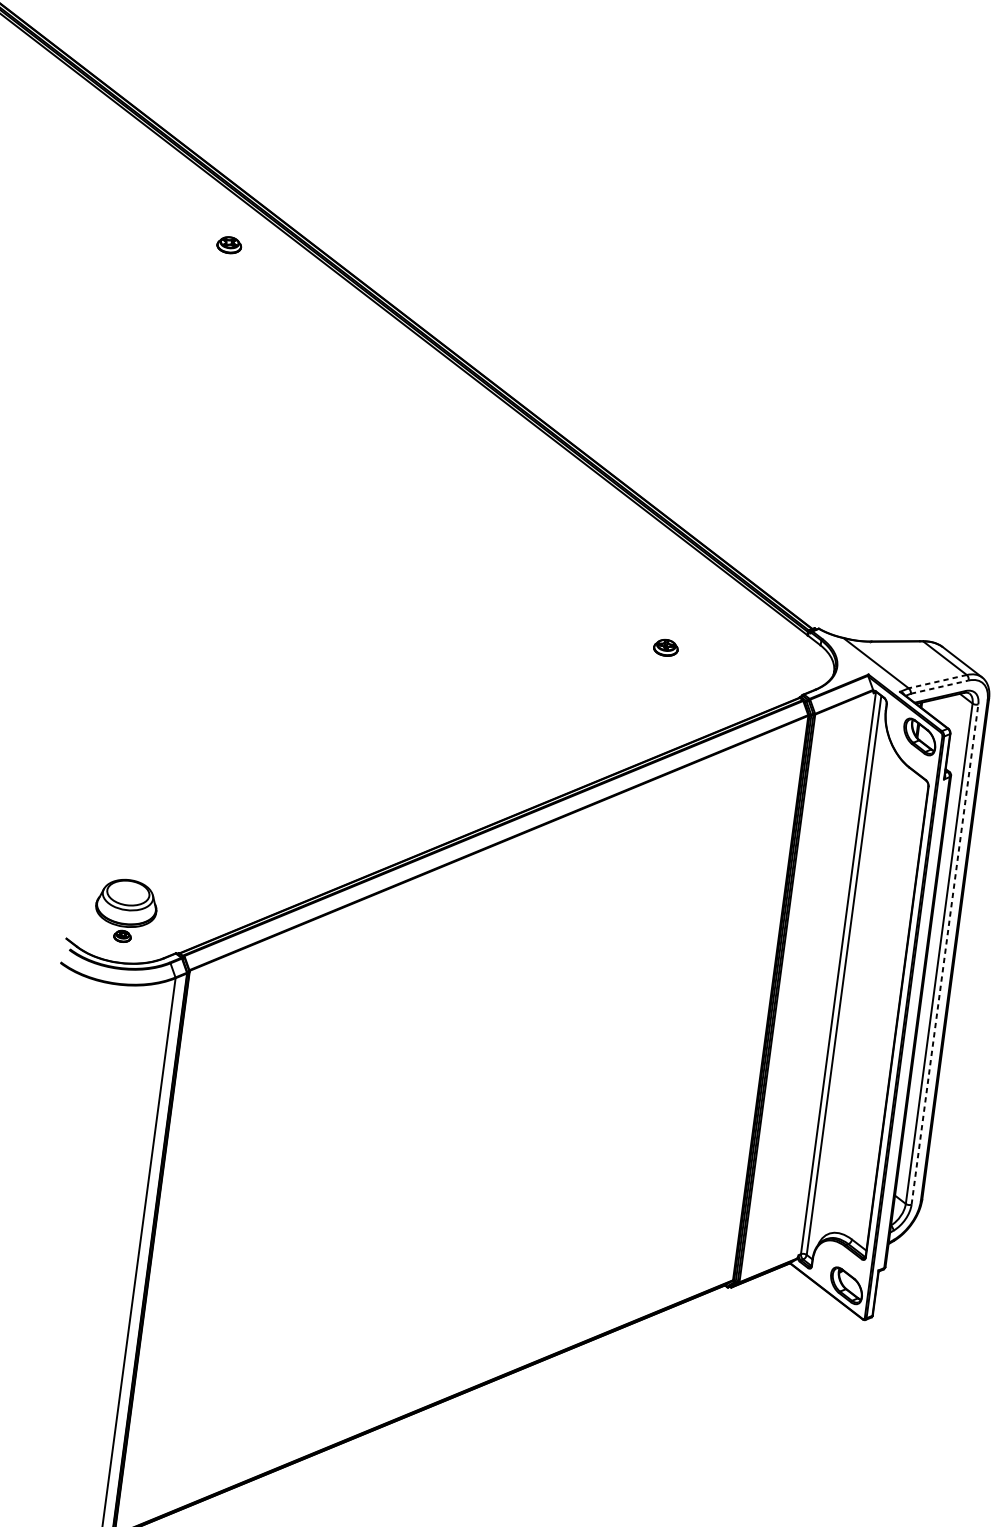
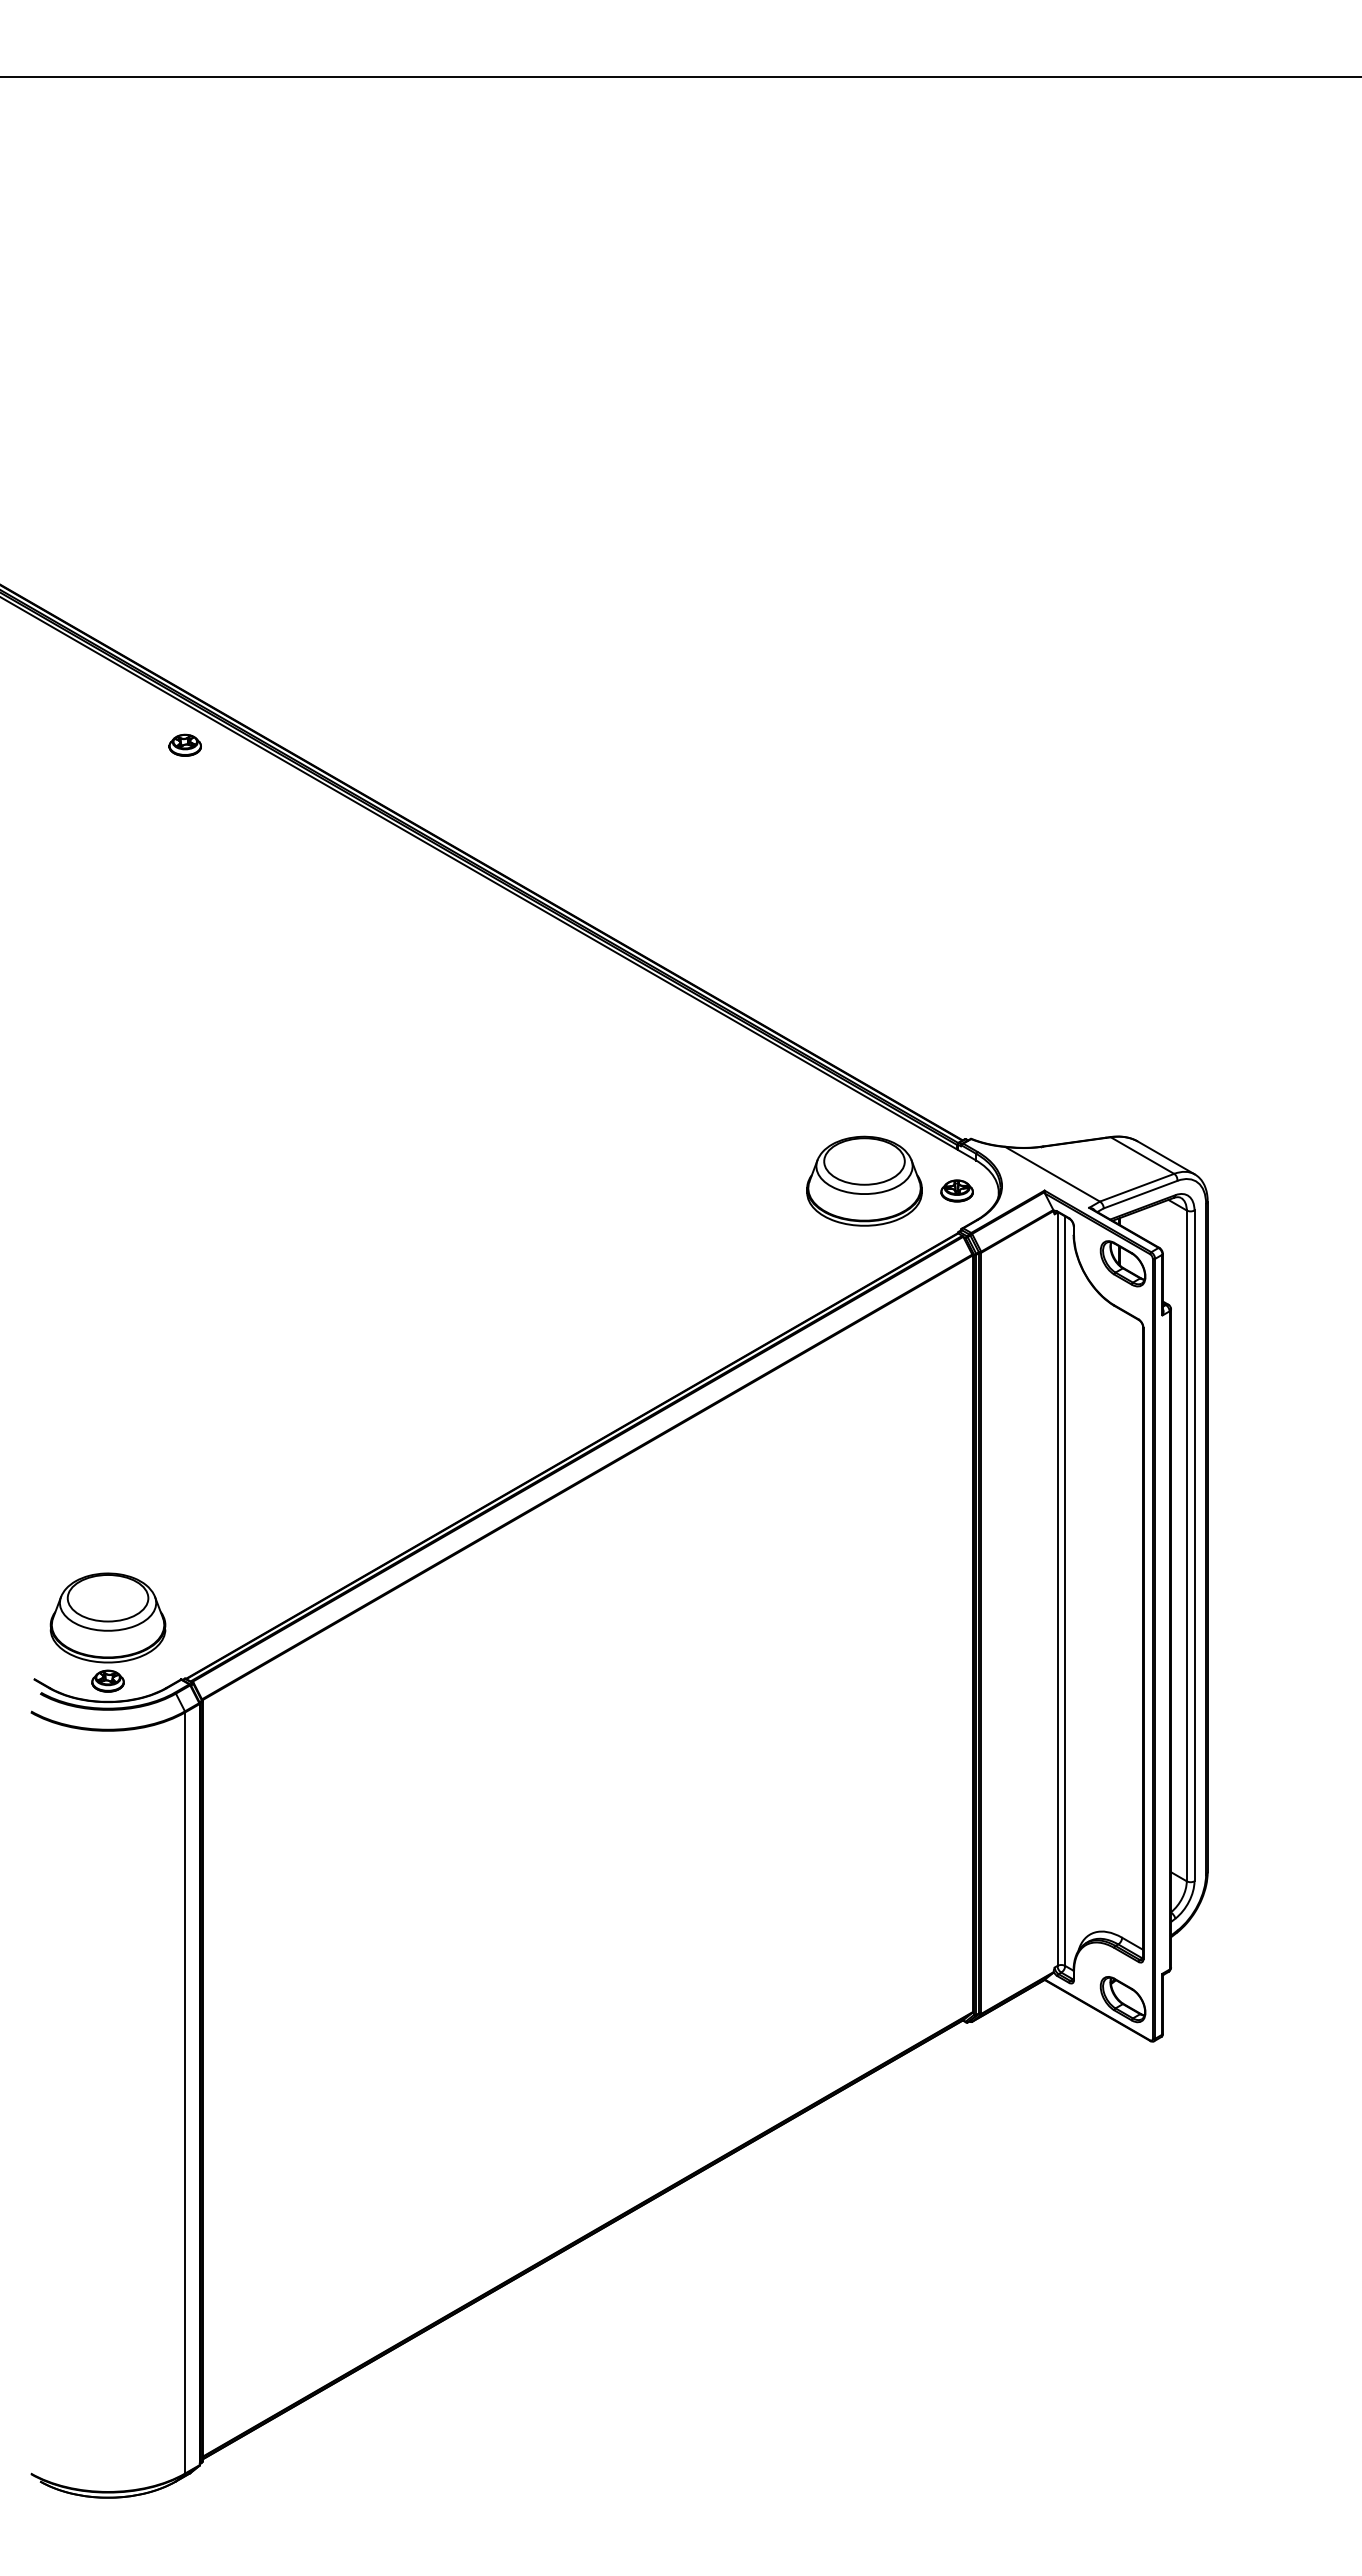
part: (228, 244) -> (184, 744), moved
part: (665, 647) -> (956, 1190), moved
part: (735, 649) -> (864, 1180), added
line: (938, 681) -> (1137, 1187), dashed -> solid
line: (940, 687) -> (1141, 1194), dashed -> solid
part: (125, 910) -> (107, 1632), size x1.43
line: (945, 954) -> (1194, 1545), dashed -> solid

